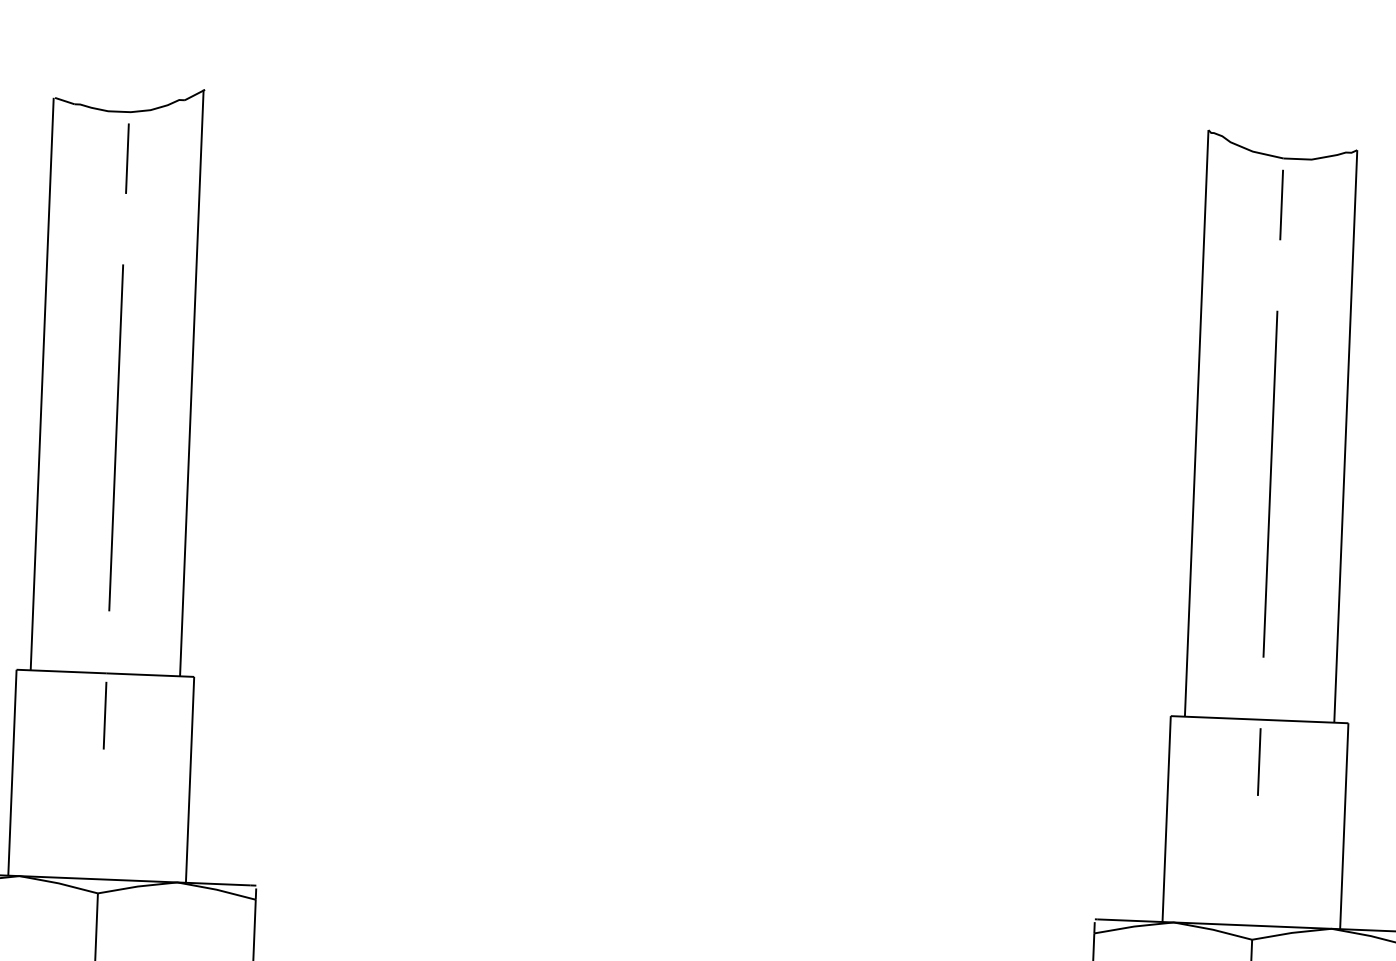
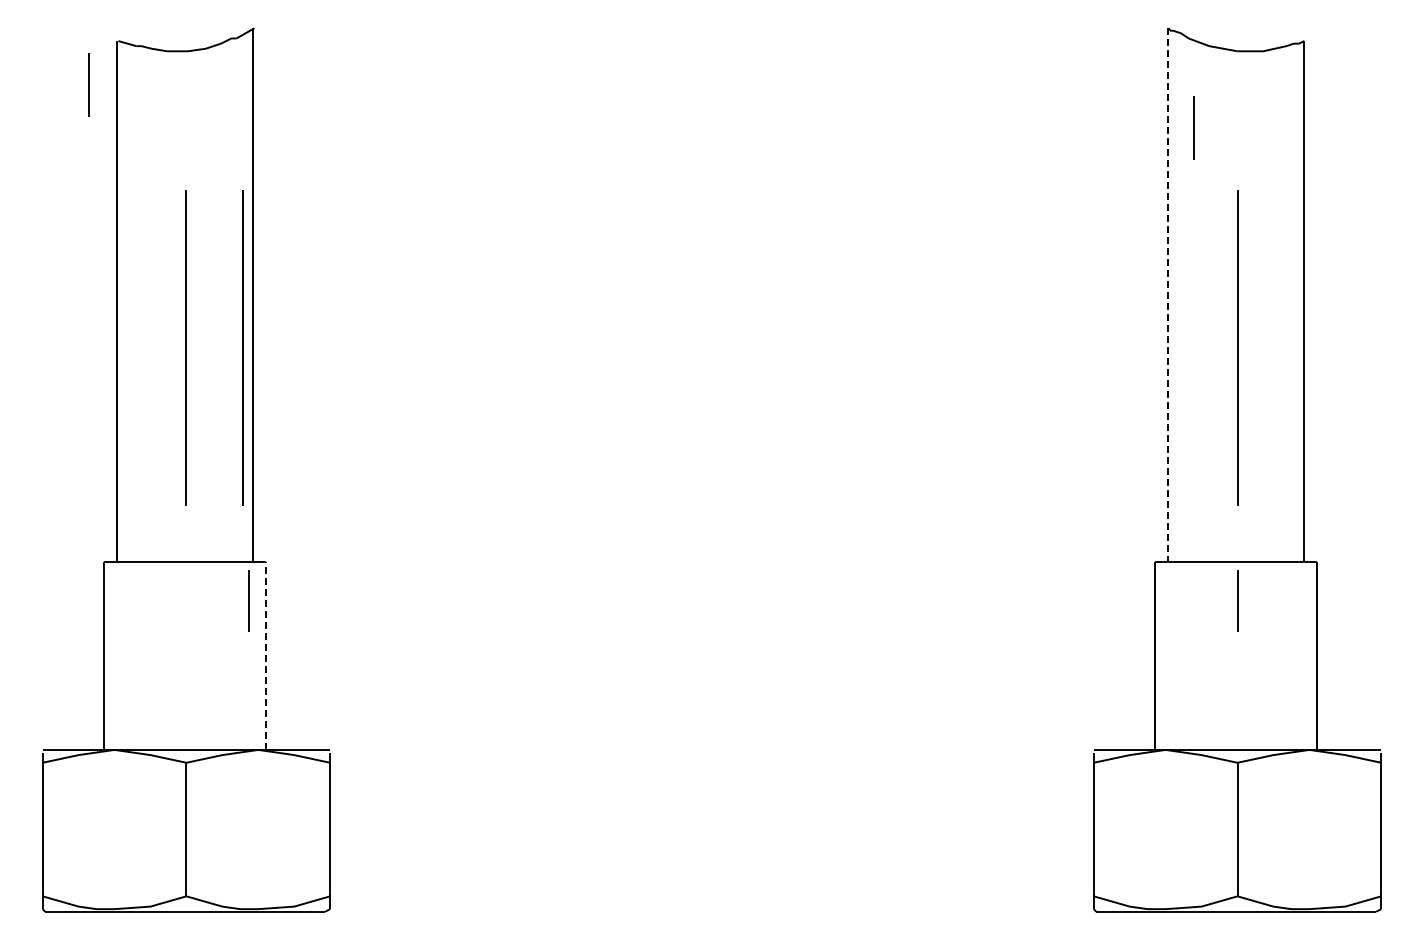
line: (126, 158) -> (88, 84), moved
line: (1281, 204) -> (1193, 127), moved
line: (1196, 423) -> (1168, 295), solid -> dashed
line: (177, 439) -> (242, 347), added
line: (104, 715) -> (248, 600), moved
line: (190, 780) -> (266, 656), solid -> dashed

